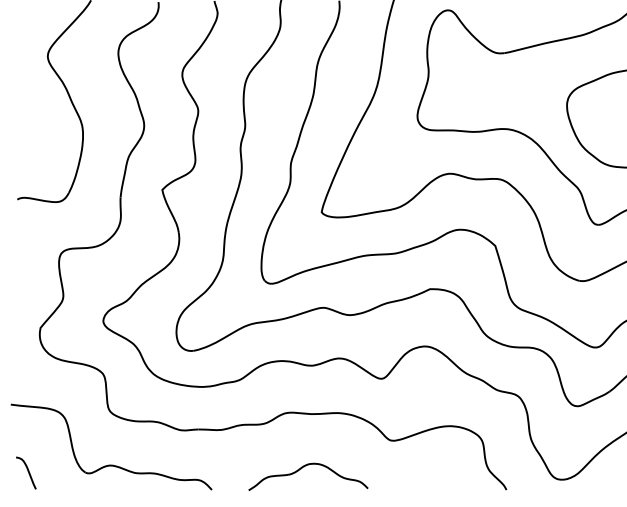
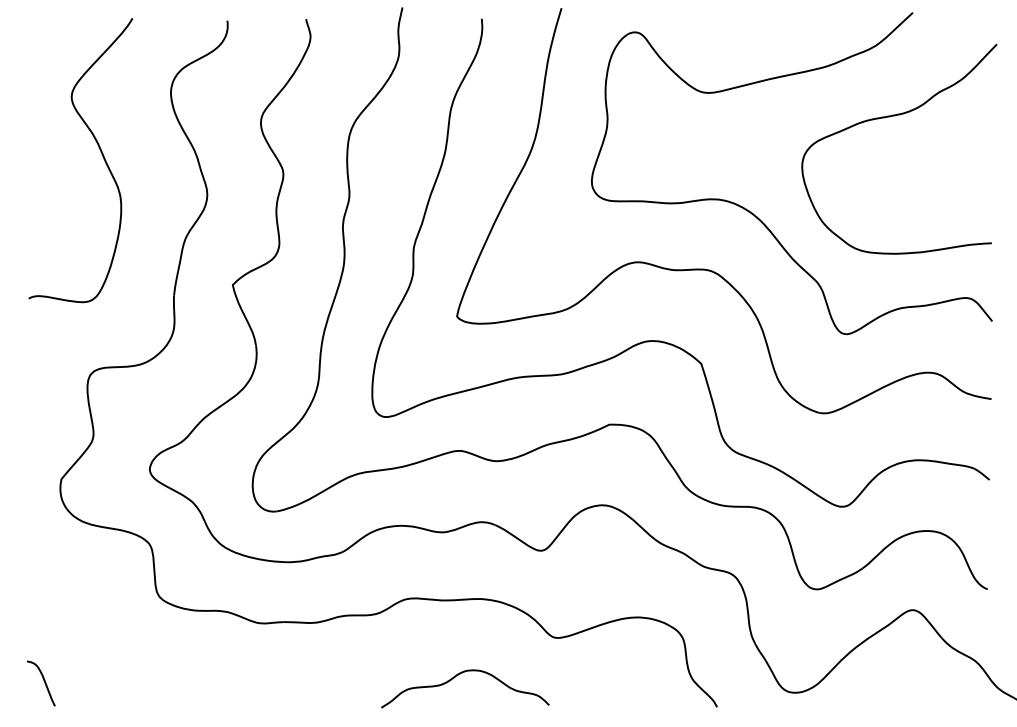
part: (110, 465) -> (160, 672), removed
curve: (303, 467) -> (458, 675), moved

